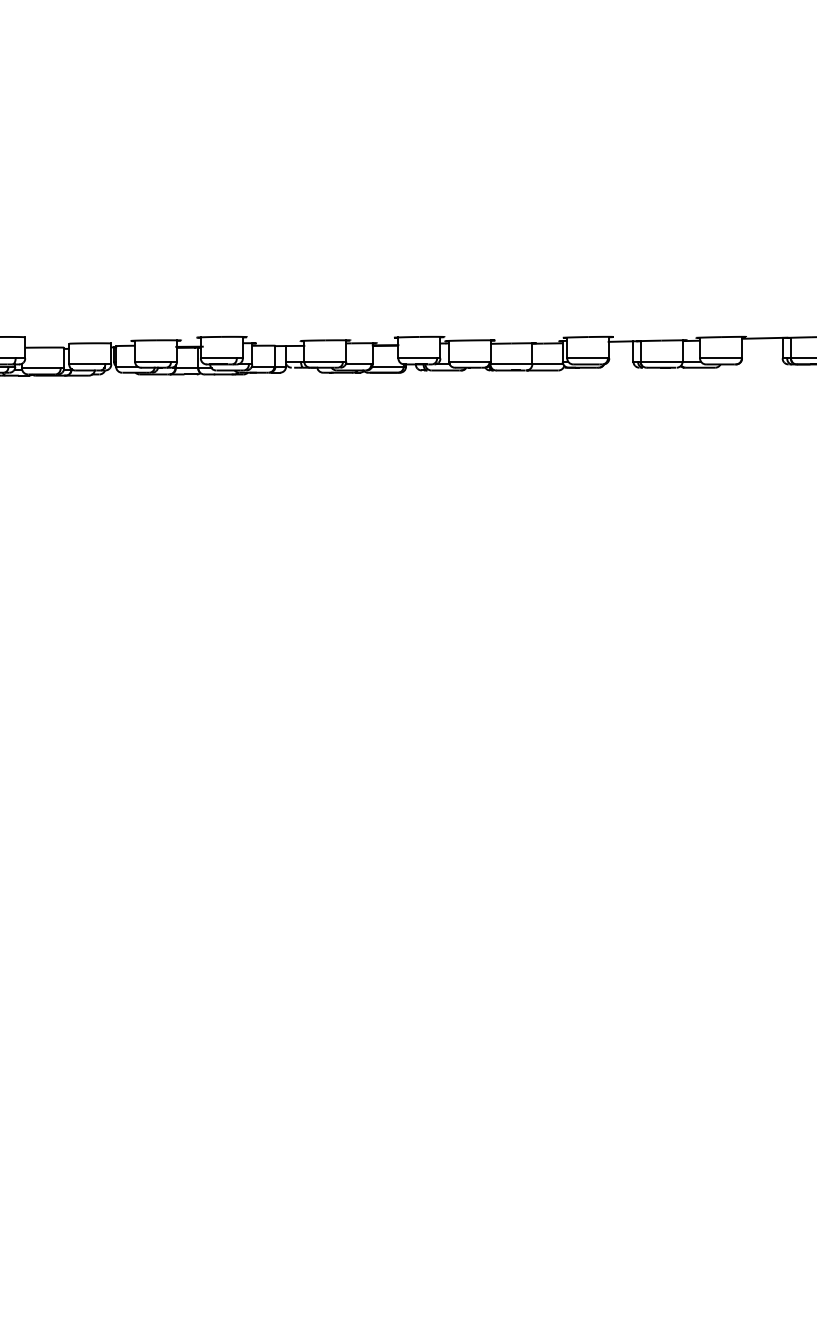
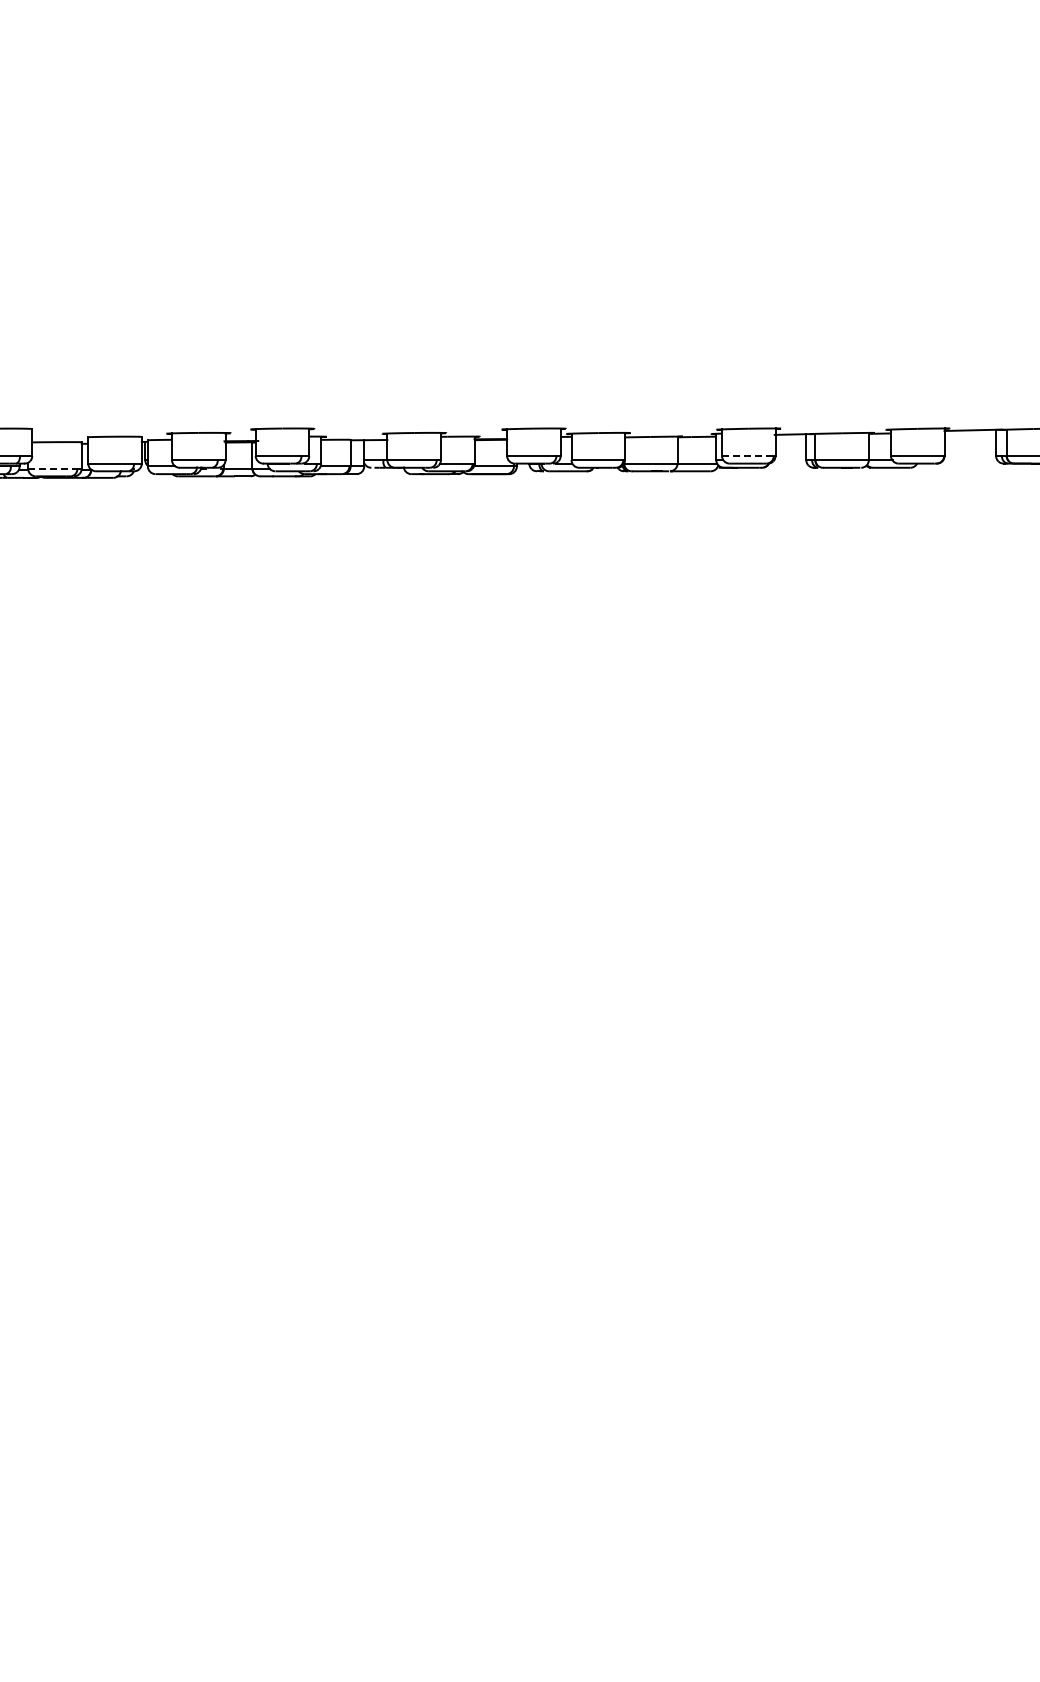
line: (587, 358) -> (747, 455), solid -> dashed
line: (41, 368) -> (52, 468), solid -> dashed

